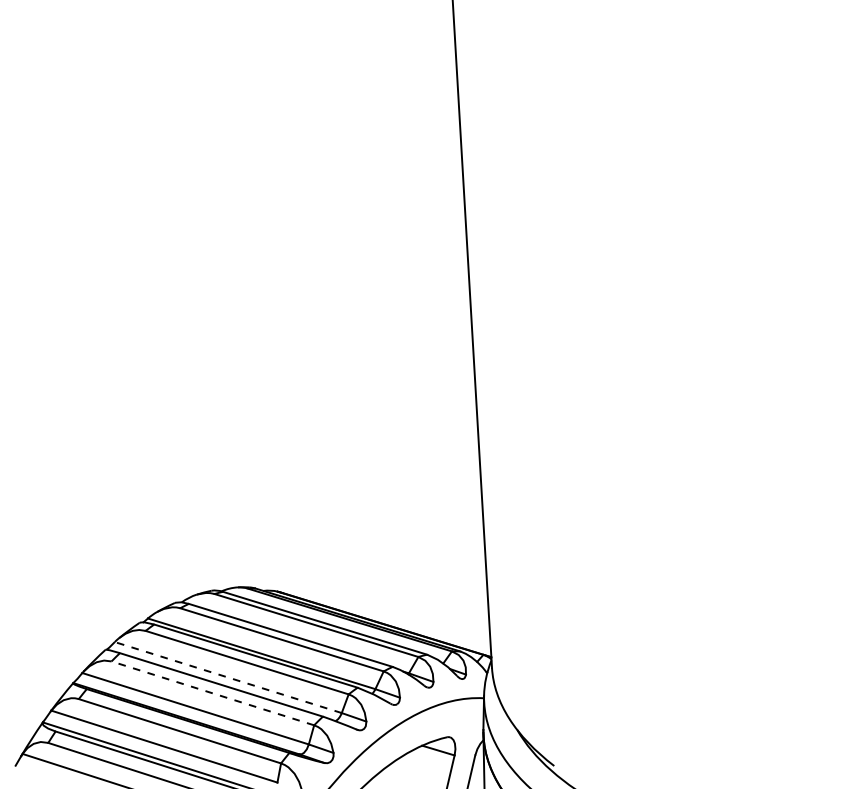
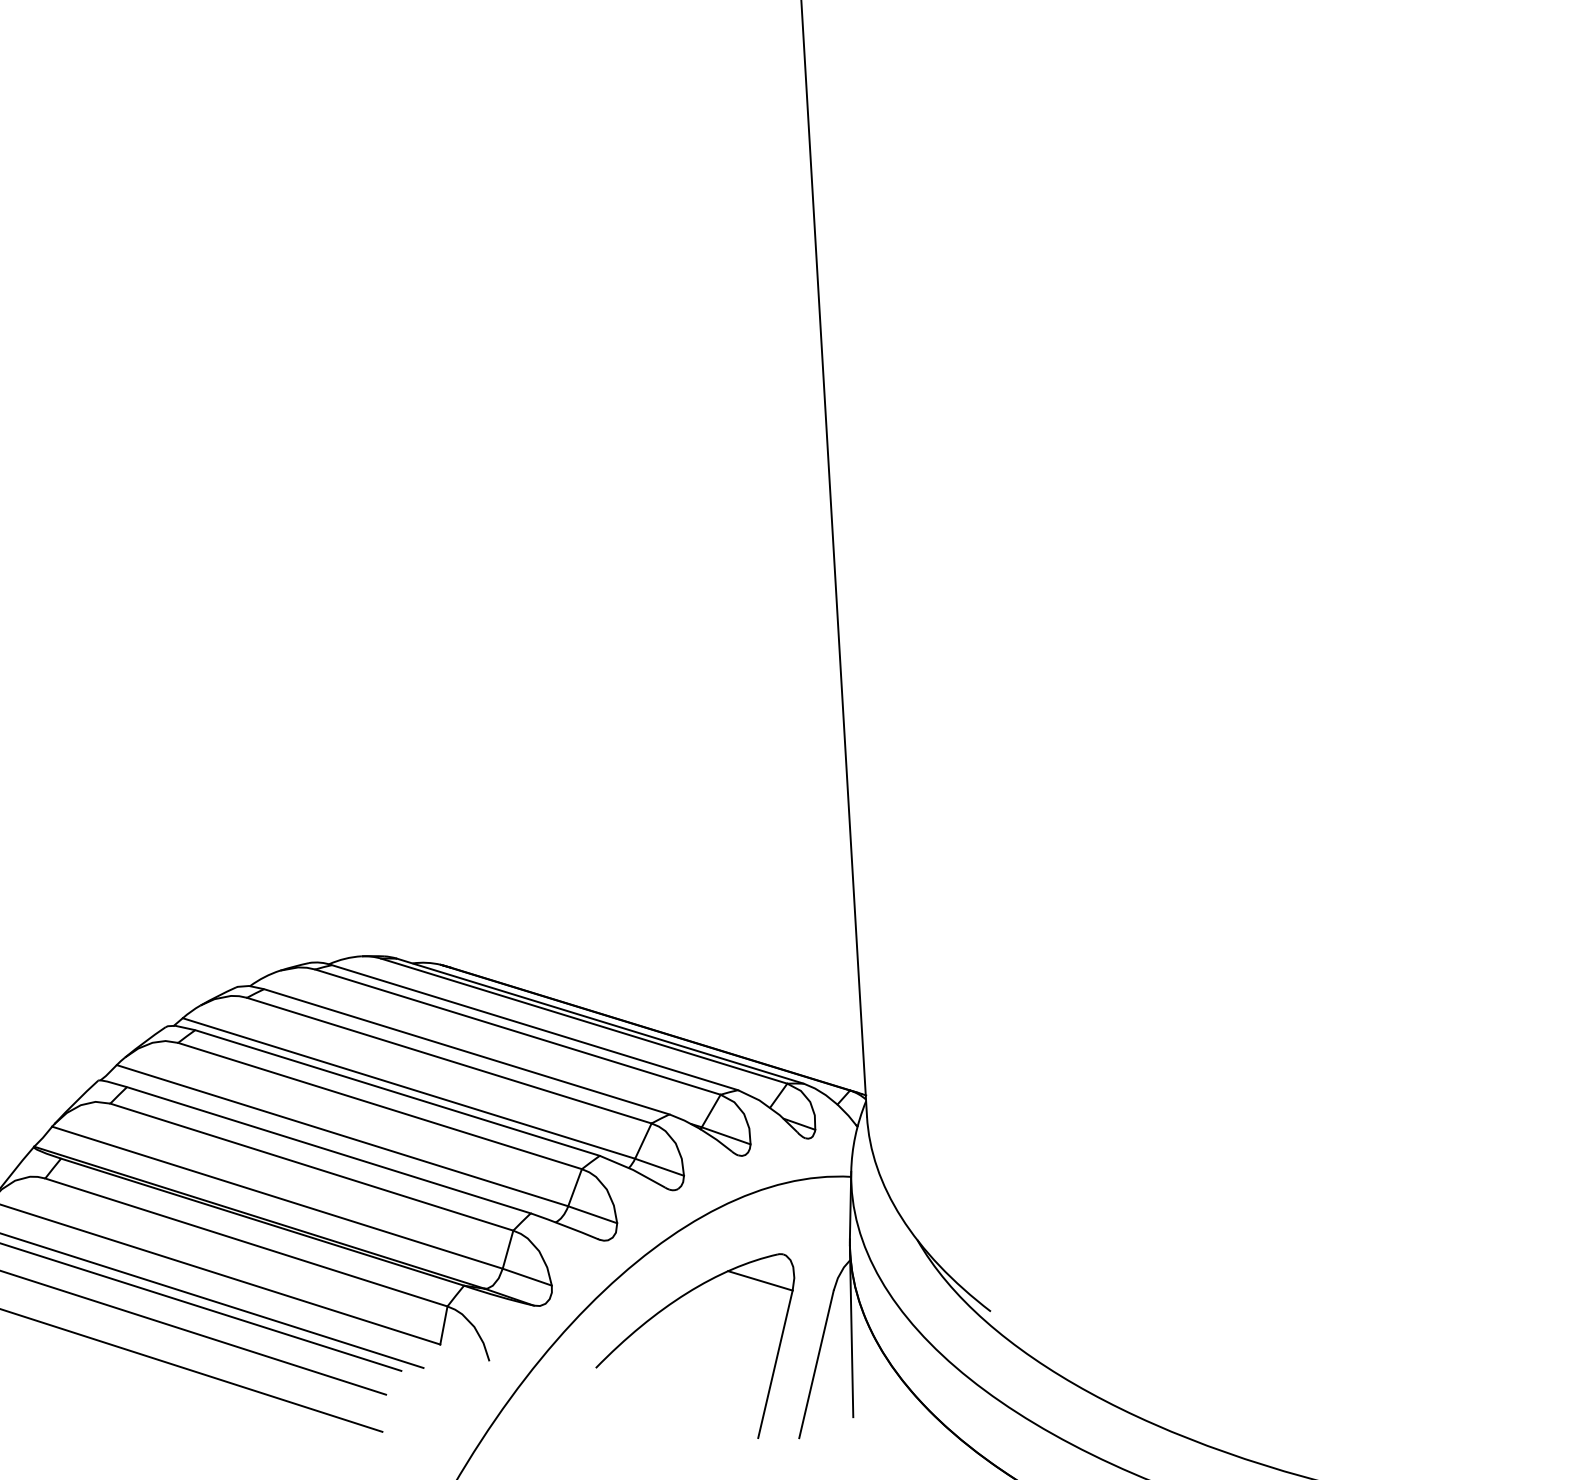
line: (228, 677) -> (342, 1135), dashed -> solid
line: (212, 693) -> (311, 1167), dashed -> solid

